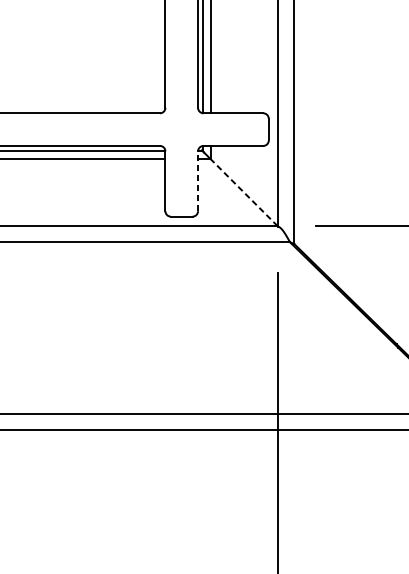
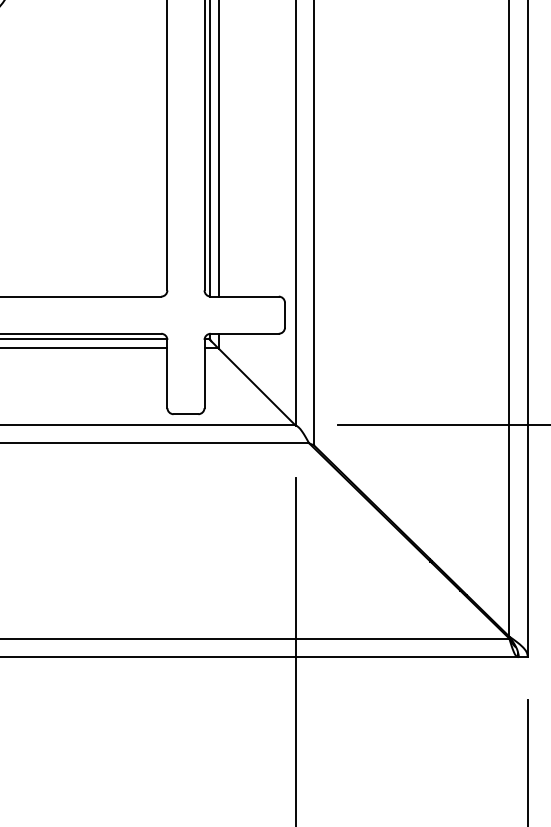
line: (198, 180) -> (204, 373), dashed -> solid
line: (244, 192) -> (257, 386), dashed -> solid

